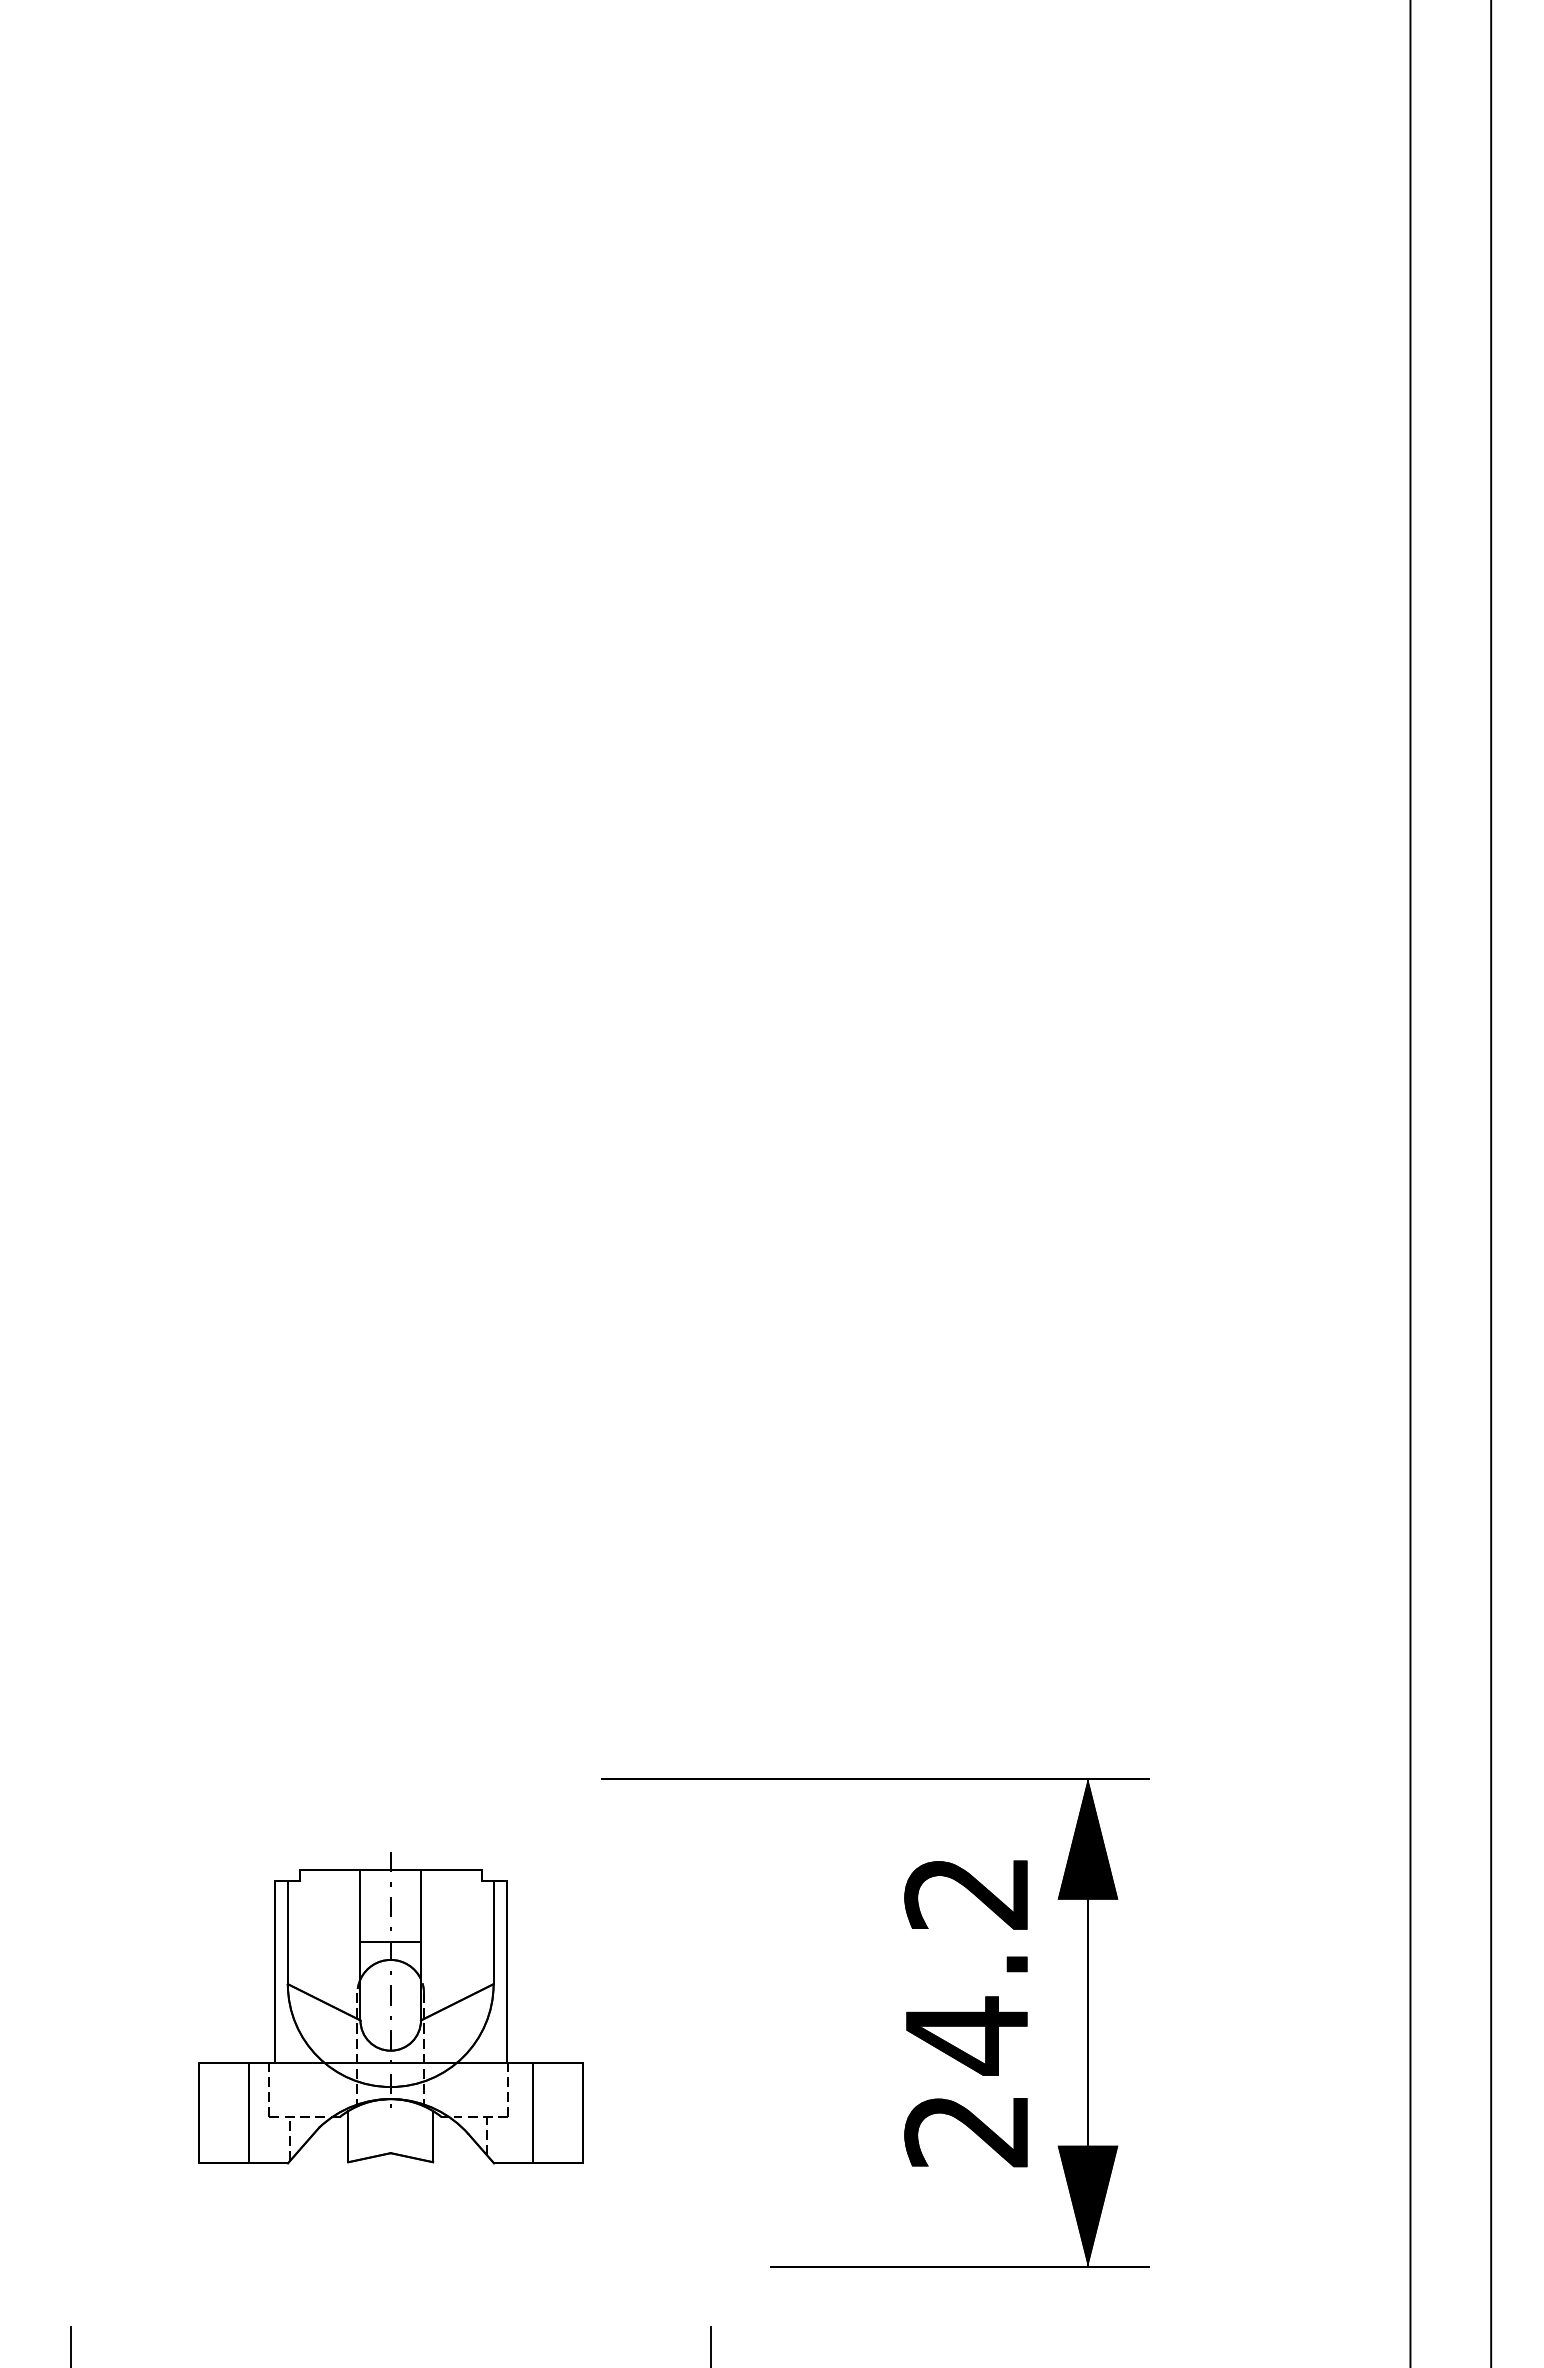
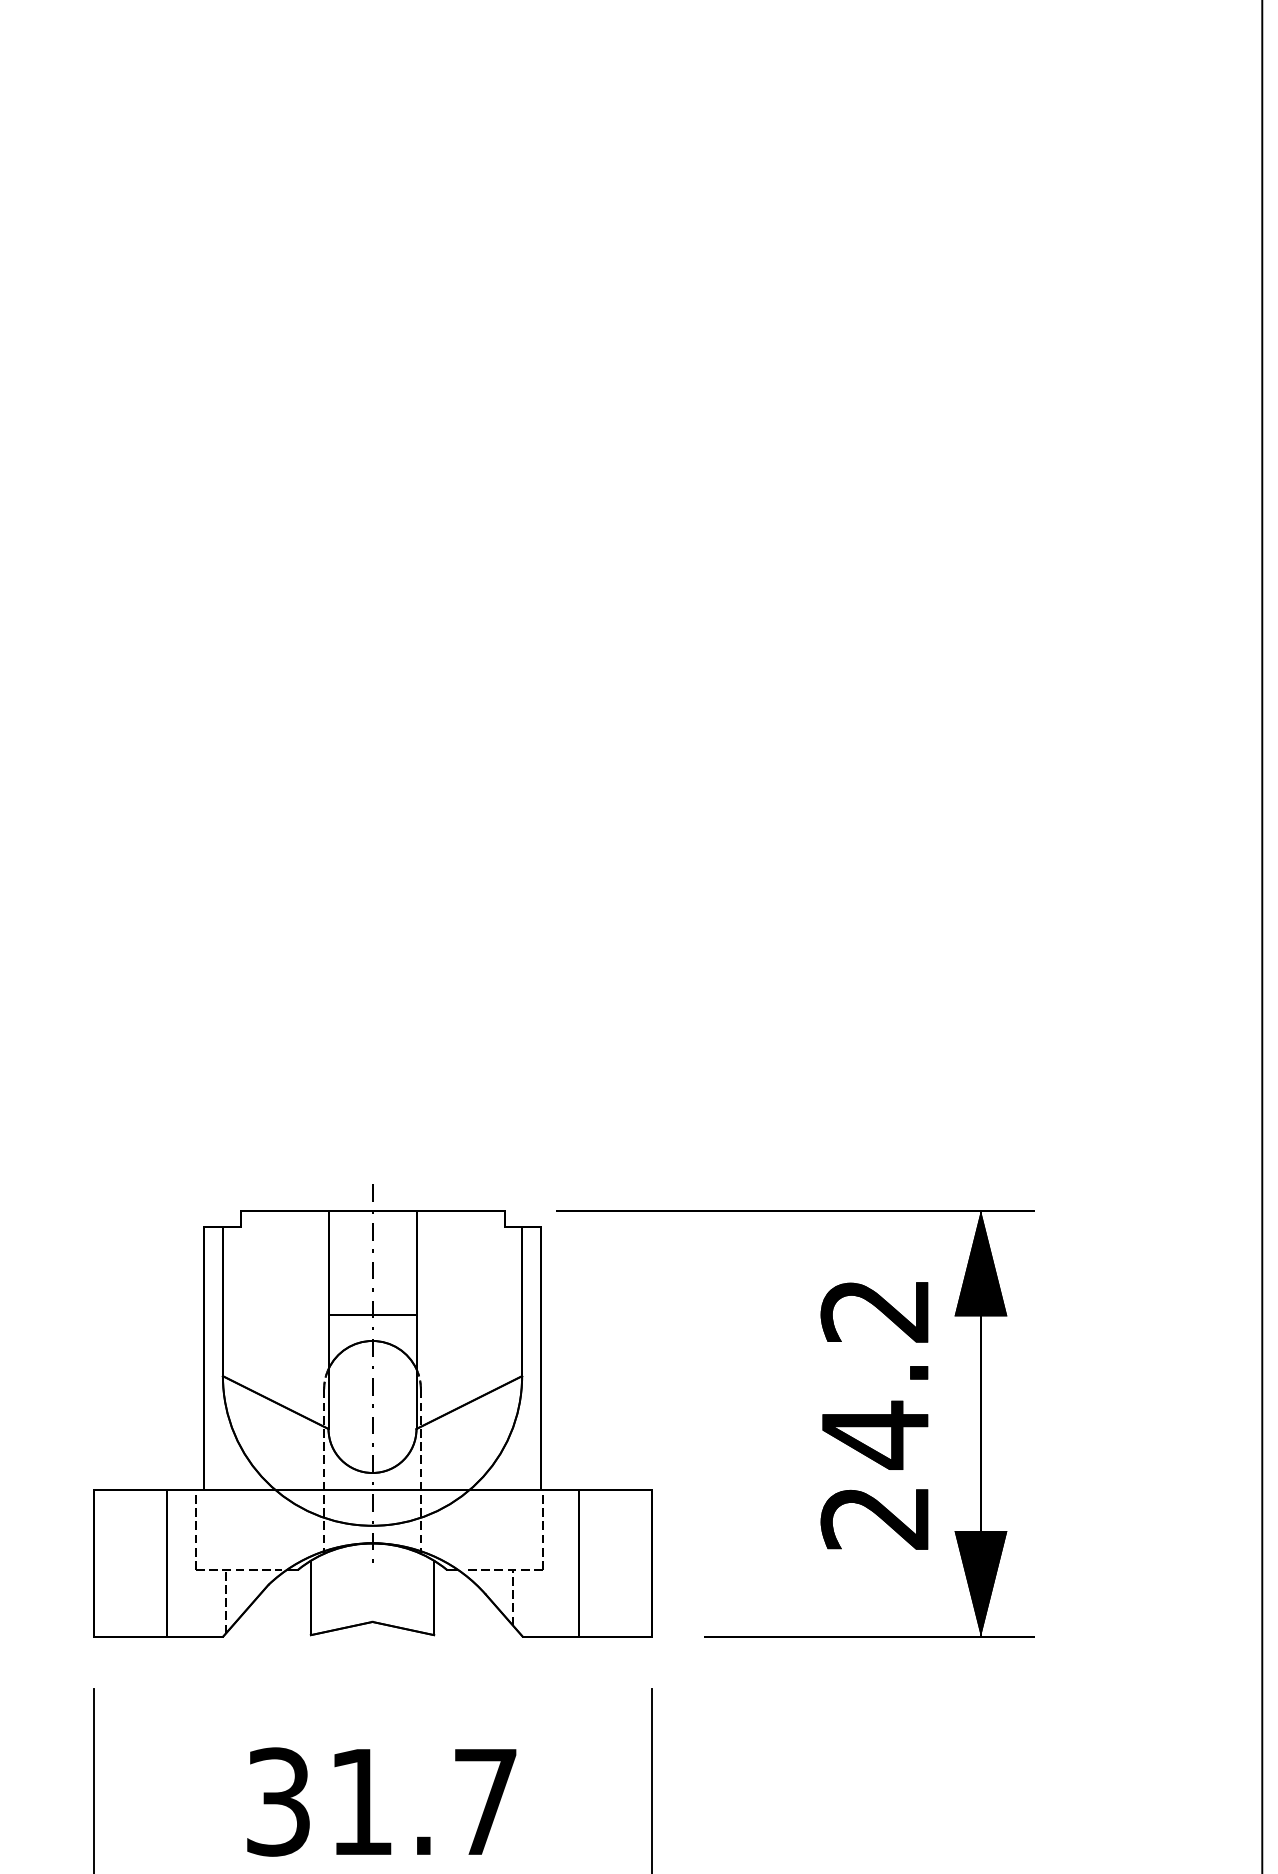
part: (390, 2007) -> (372, 1410), size x1.67

